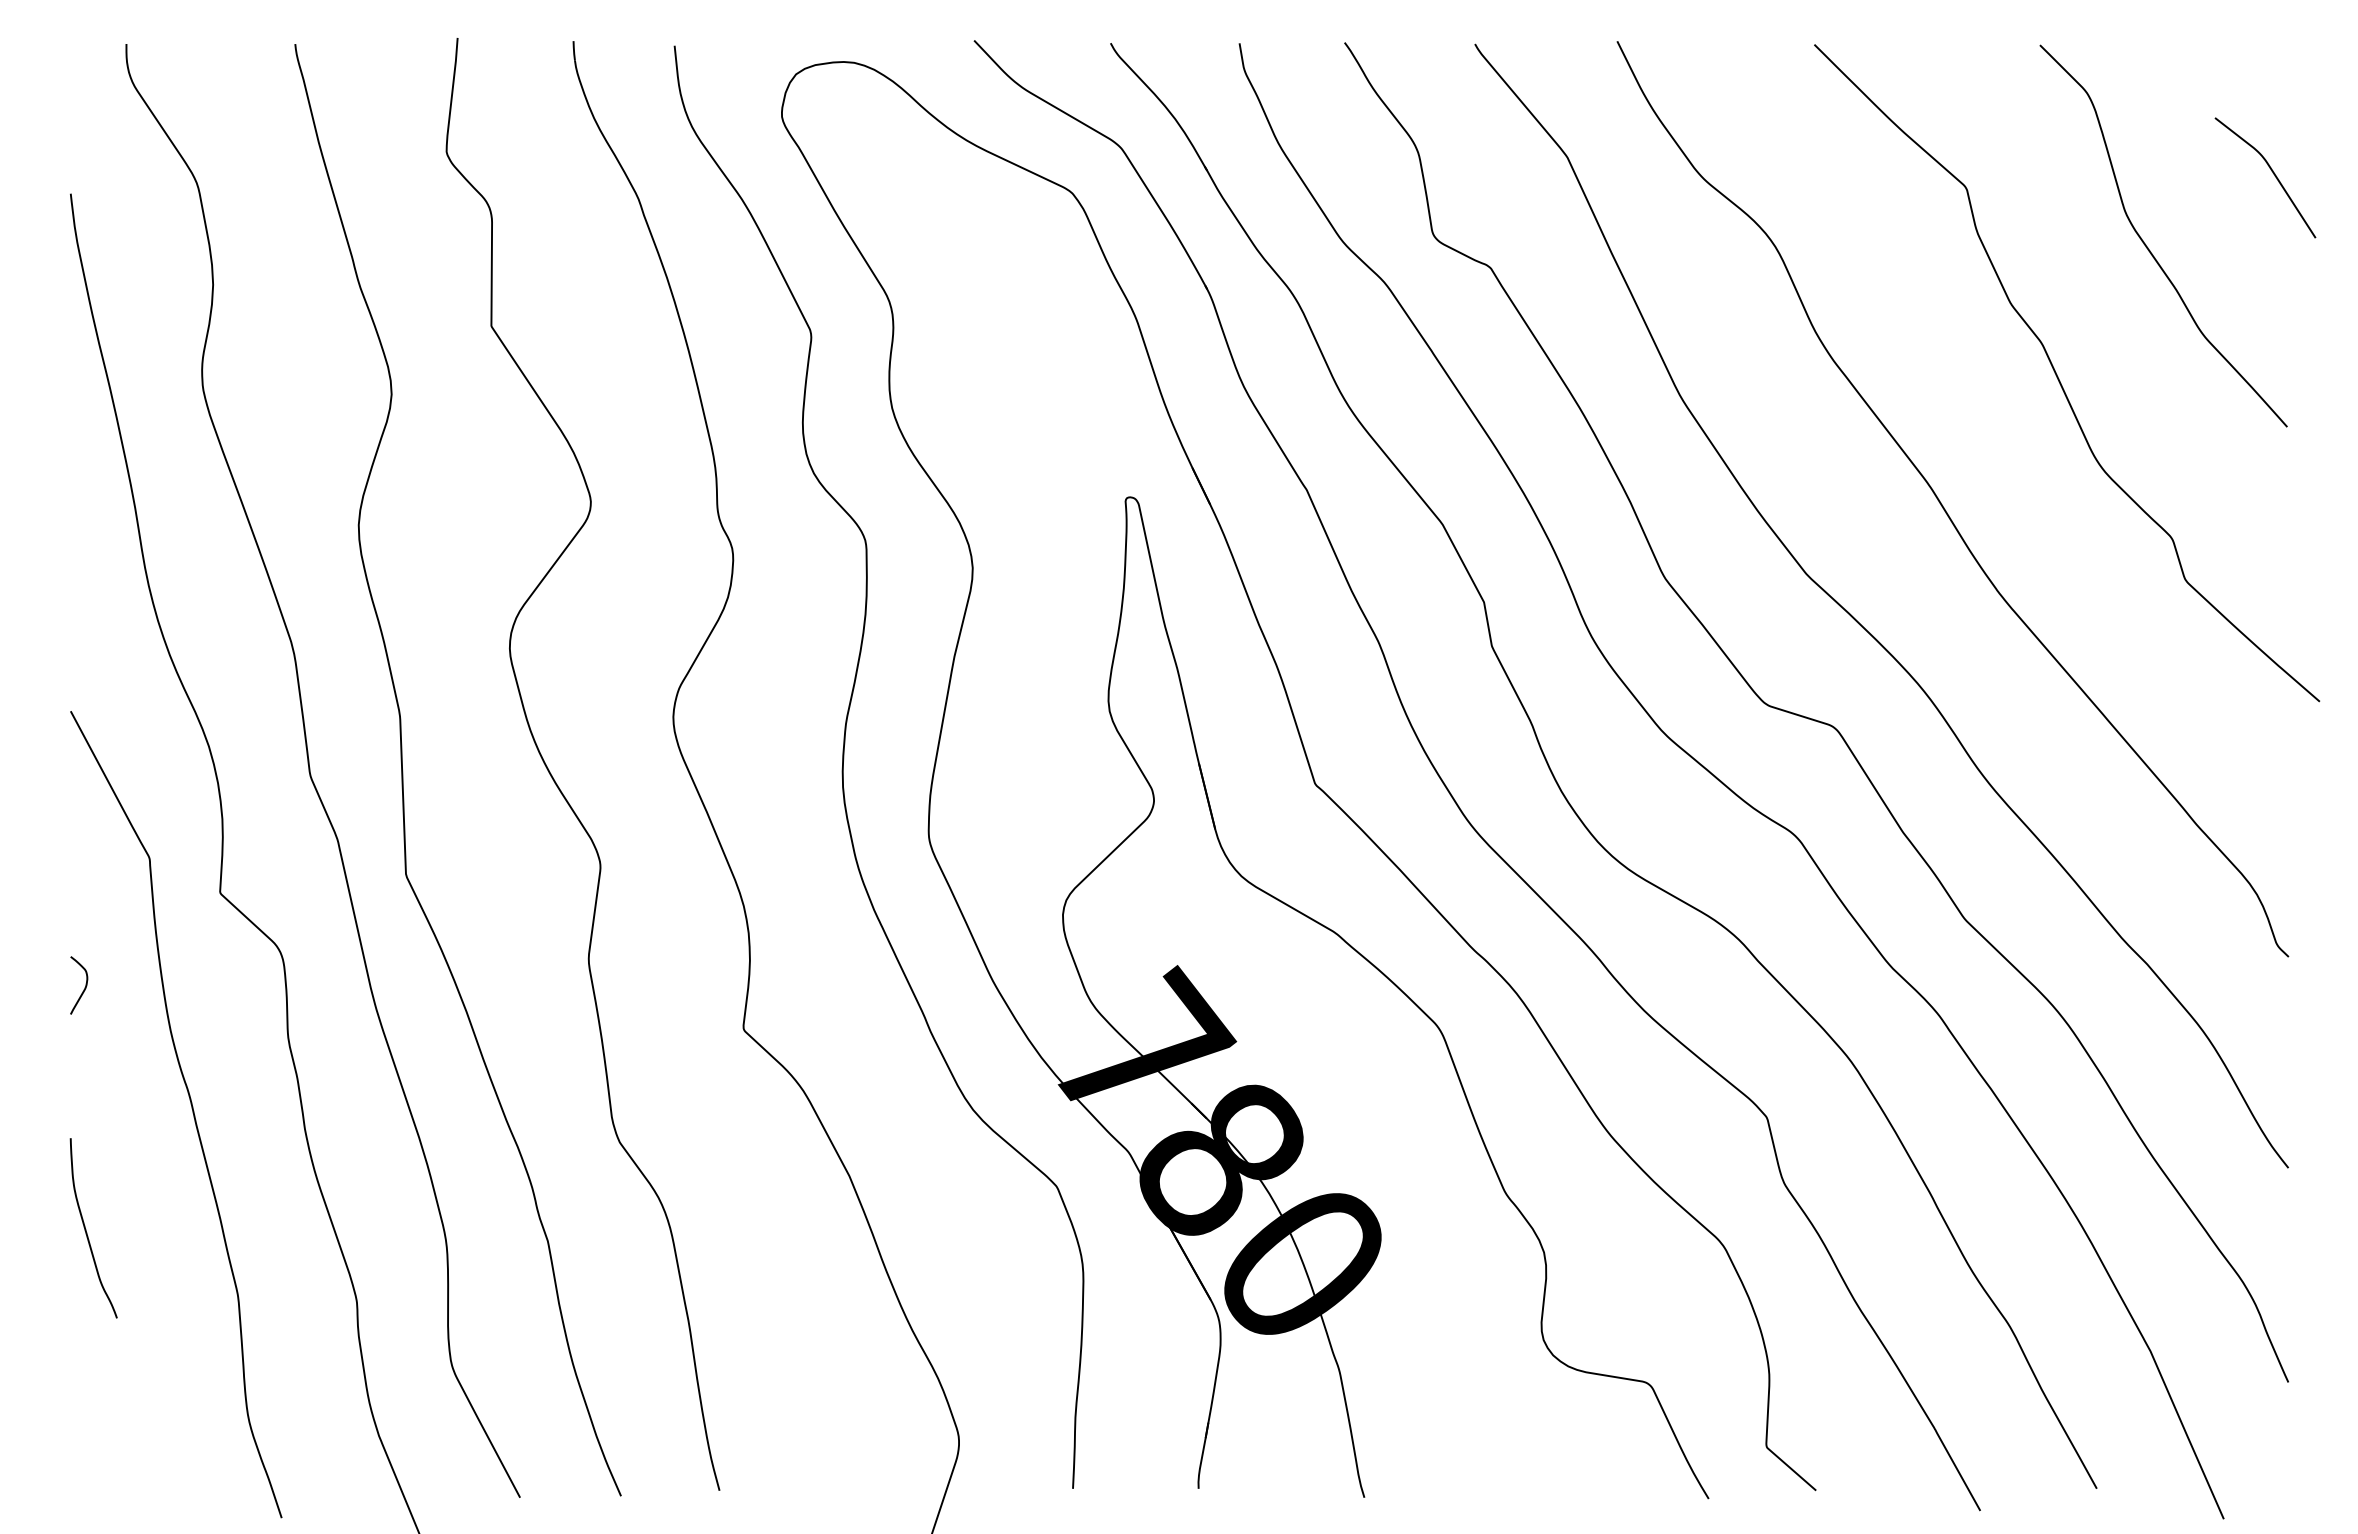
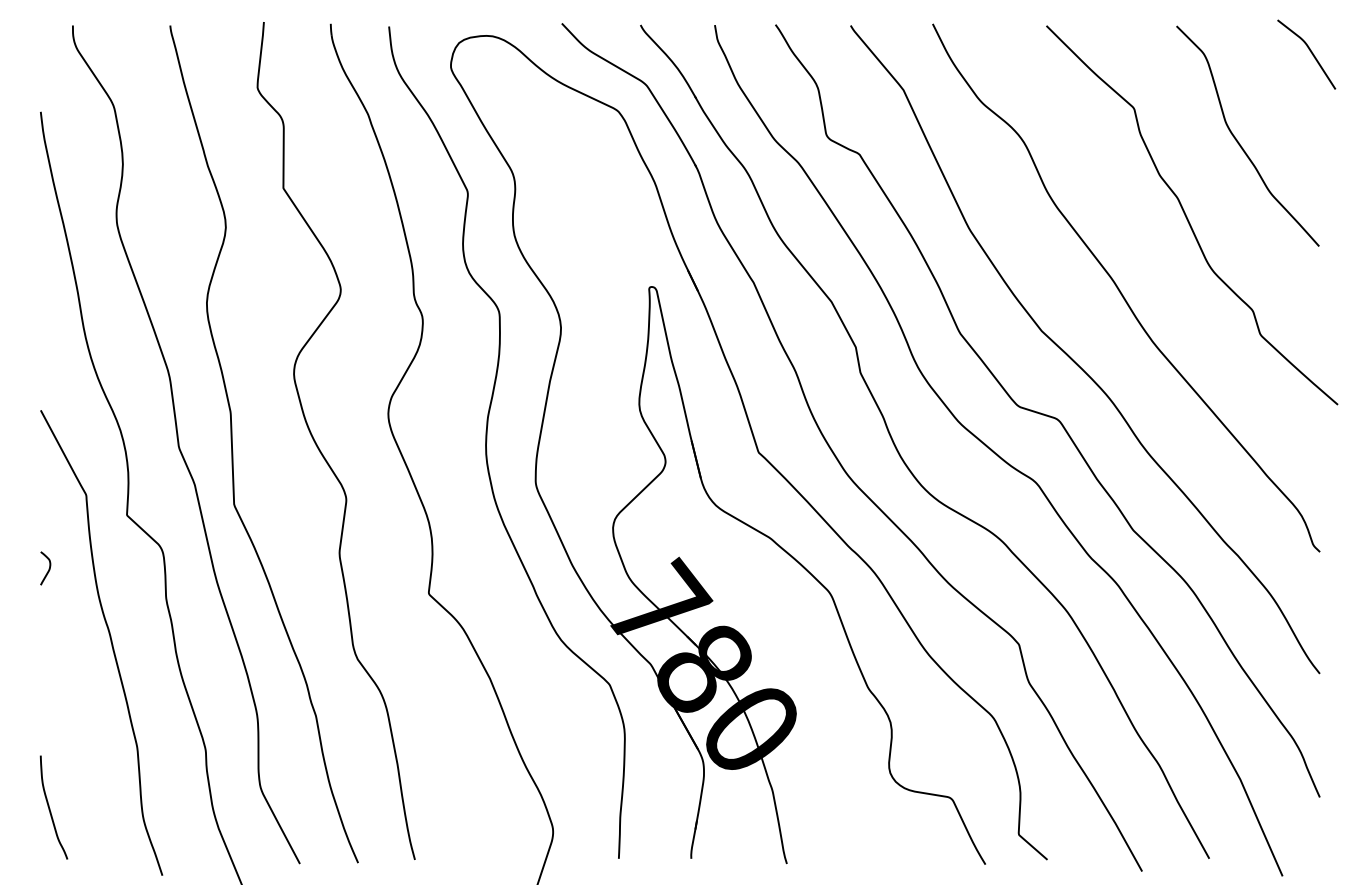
curve: (2272, 174) -> (1310, 52), moved
curve: (87, 1229) -> (50, 808), moved

